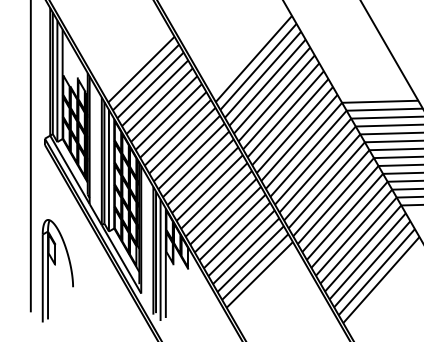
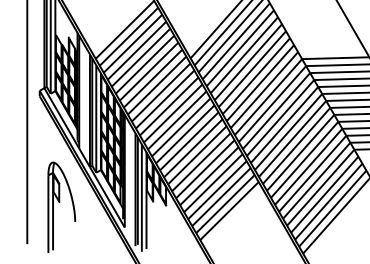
part: (57, 270) -> (61, 207), moved

